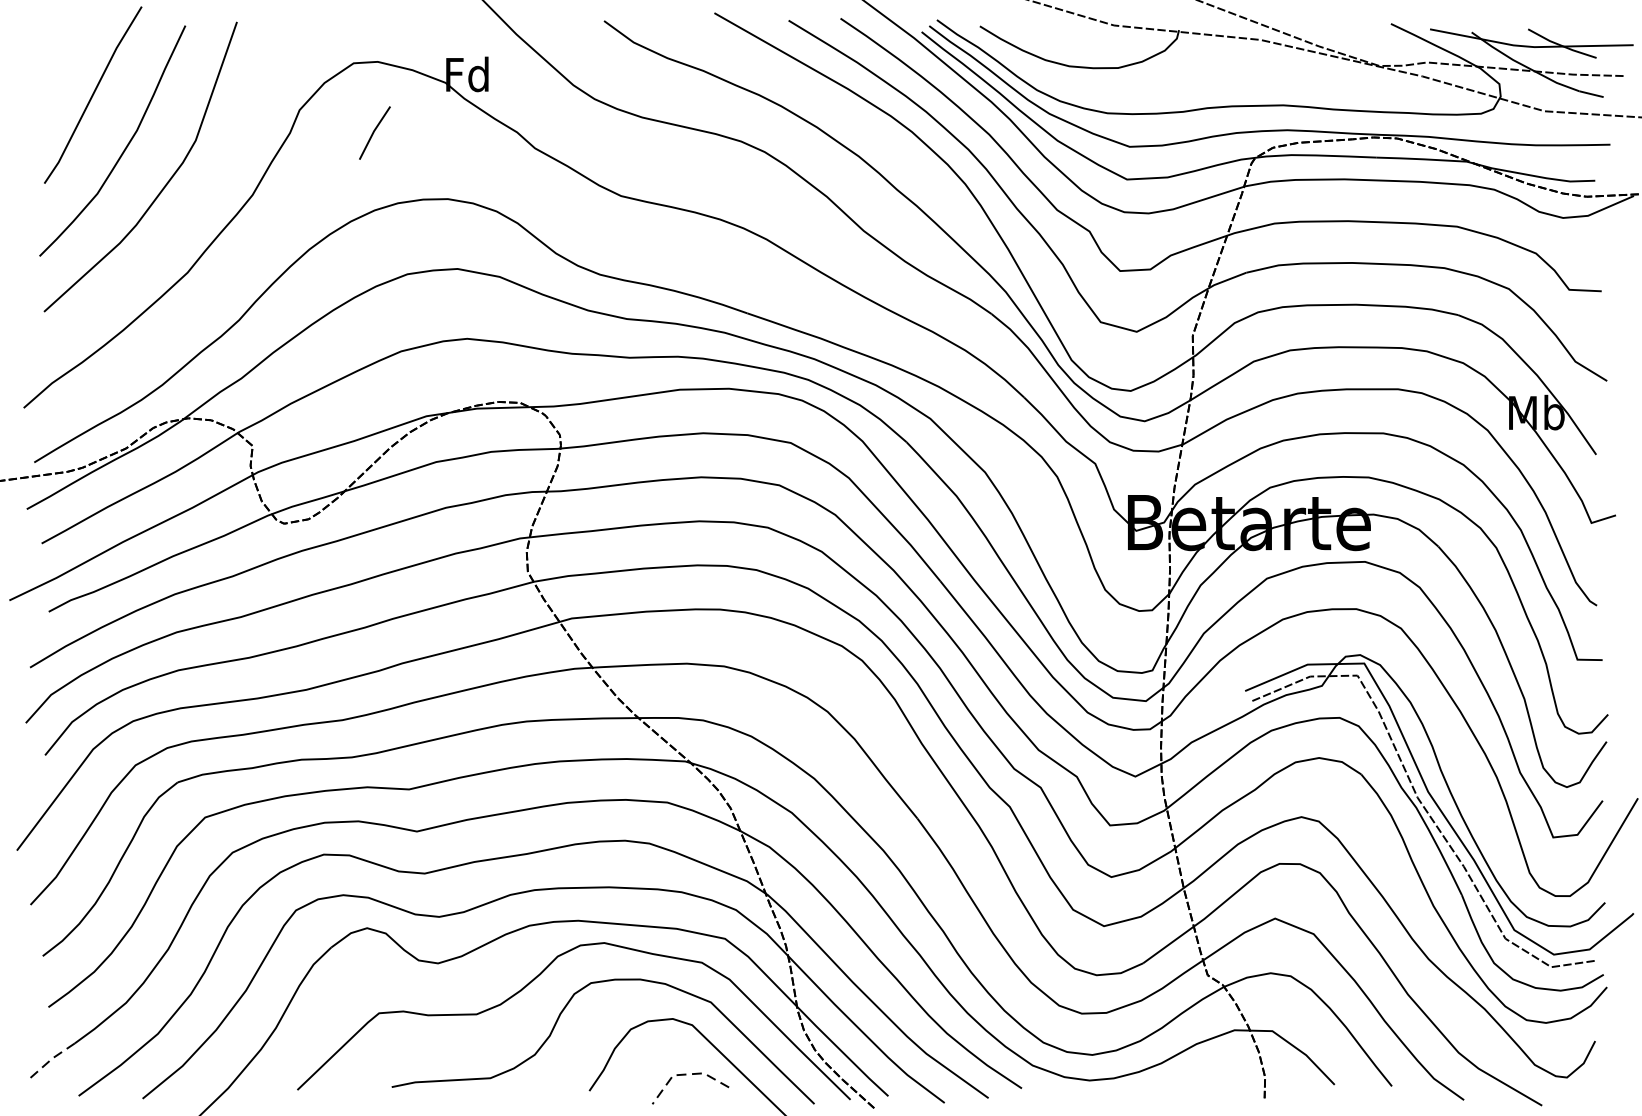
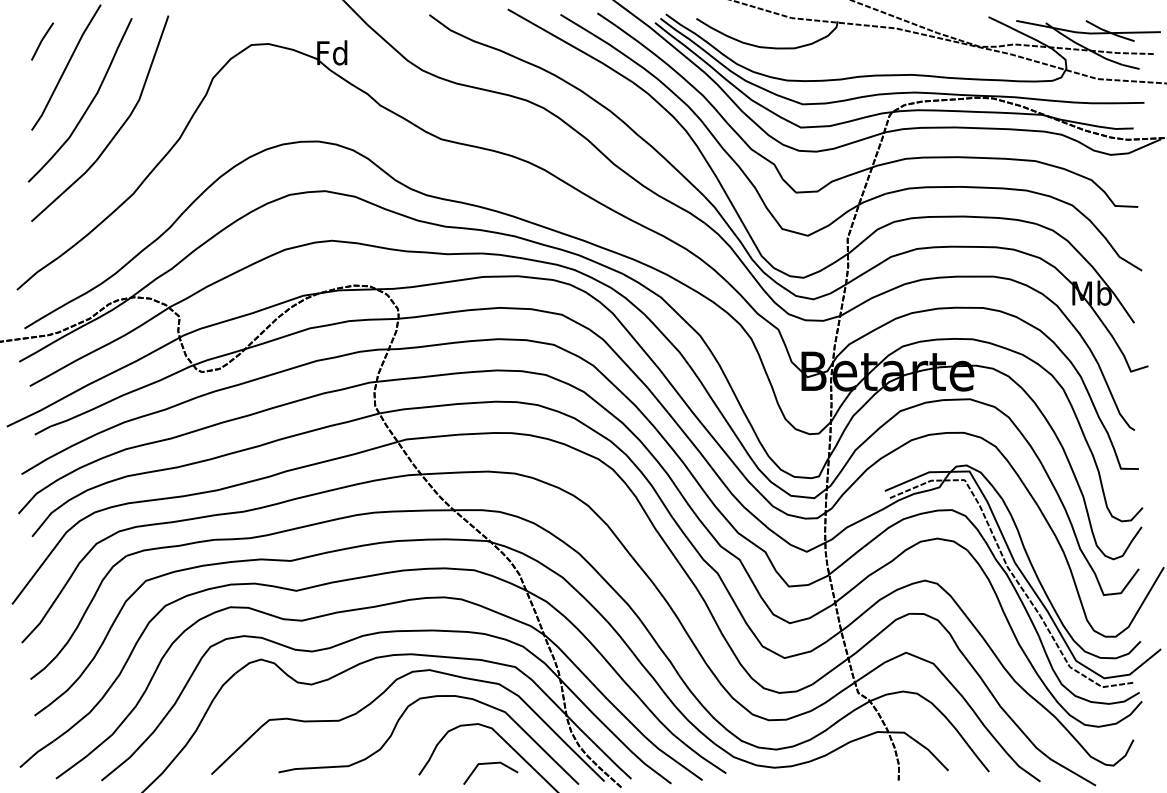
line: (374, 132) -> (42, 41), moved
line: (51, 1060) -> (36, 753), dashed -> solid
line: (684, 1074) -> (486, 763), dashed -> solid

